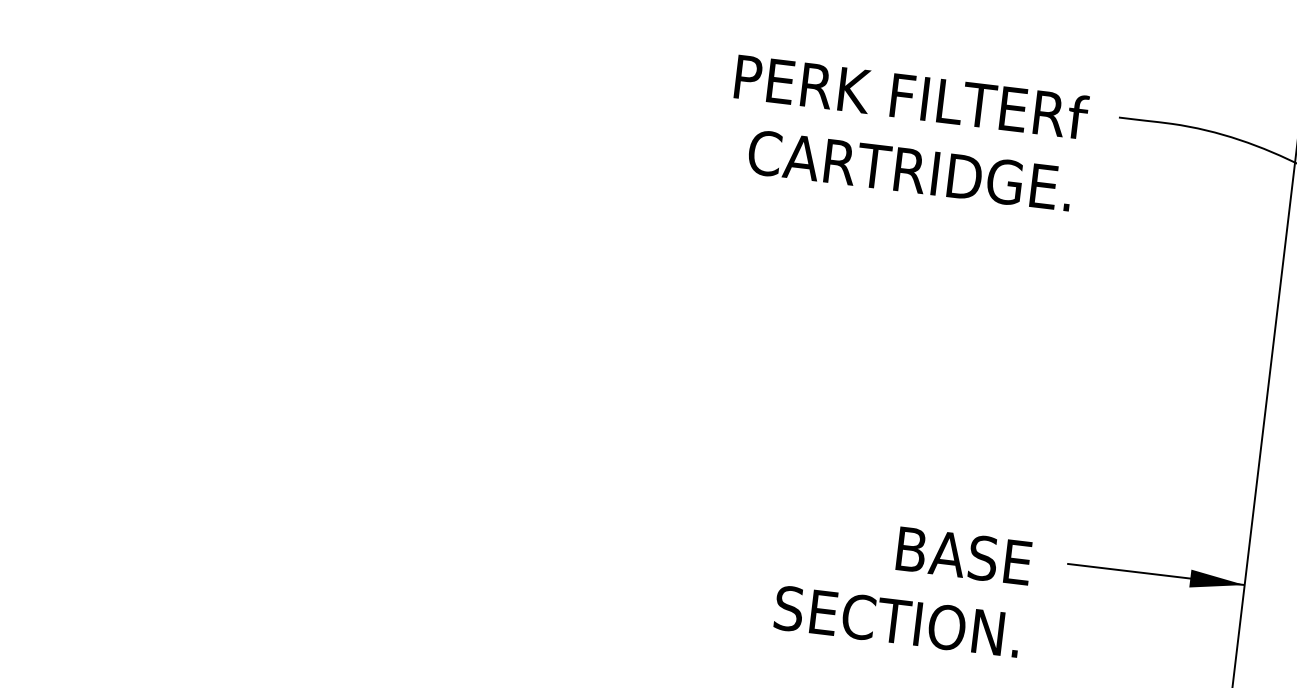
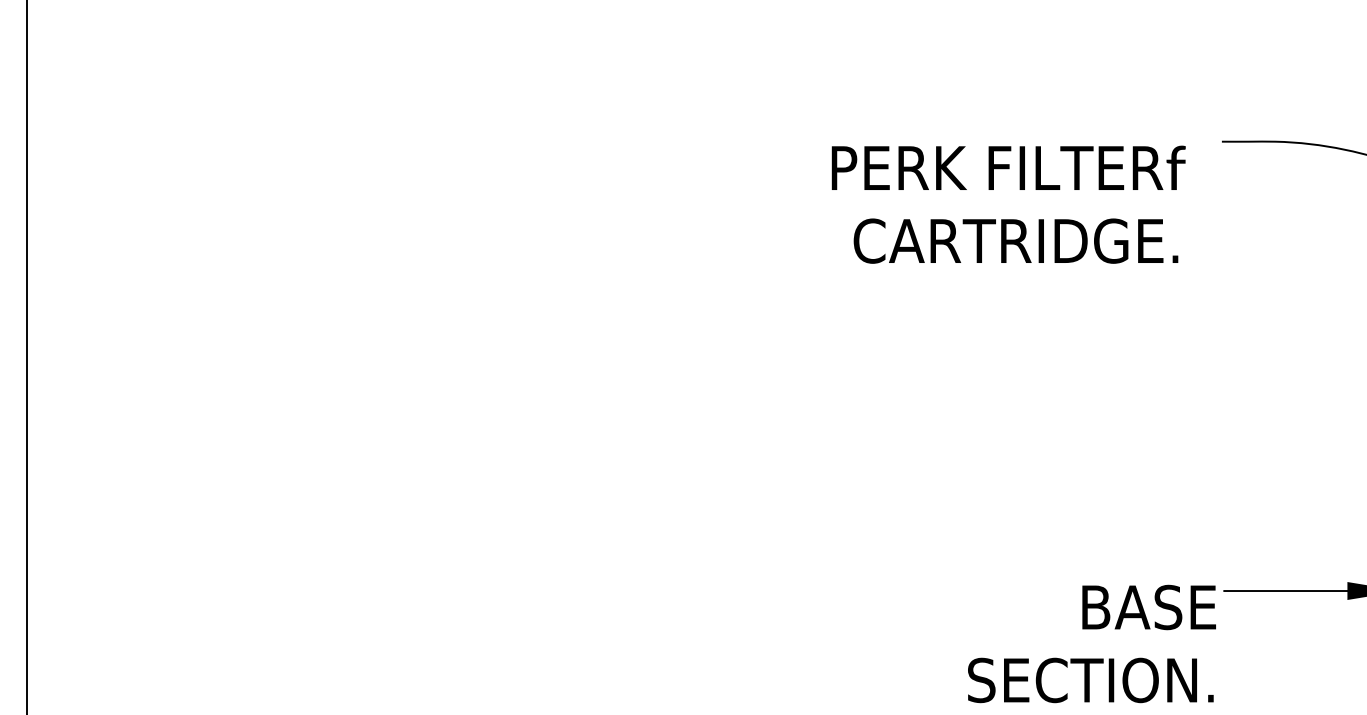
text: (907, 133) -> (1008, 204), moved
text: (902, 585) -> (1091, 643), moved

